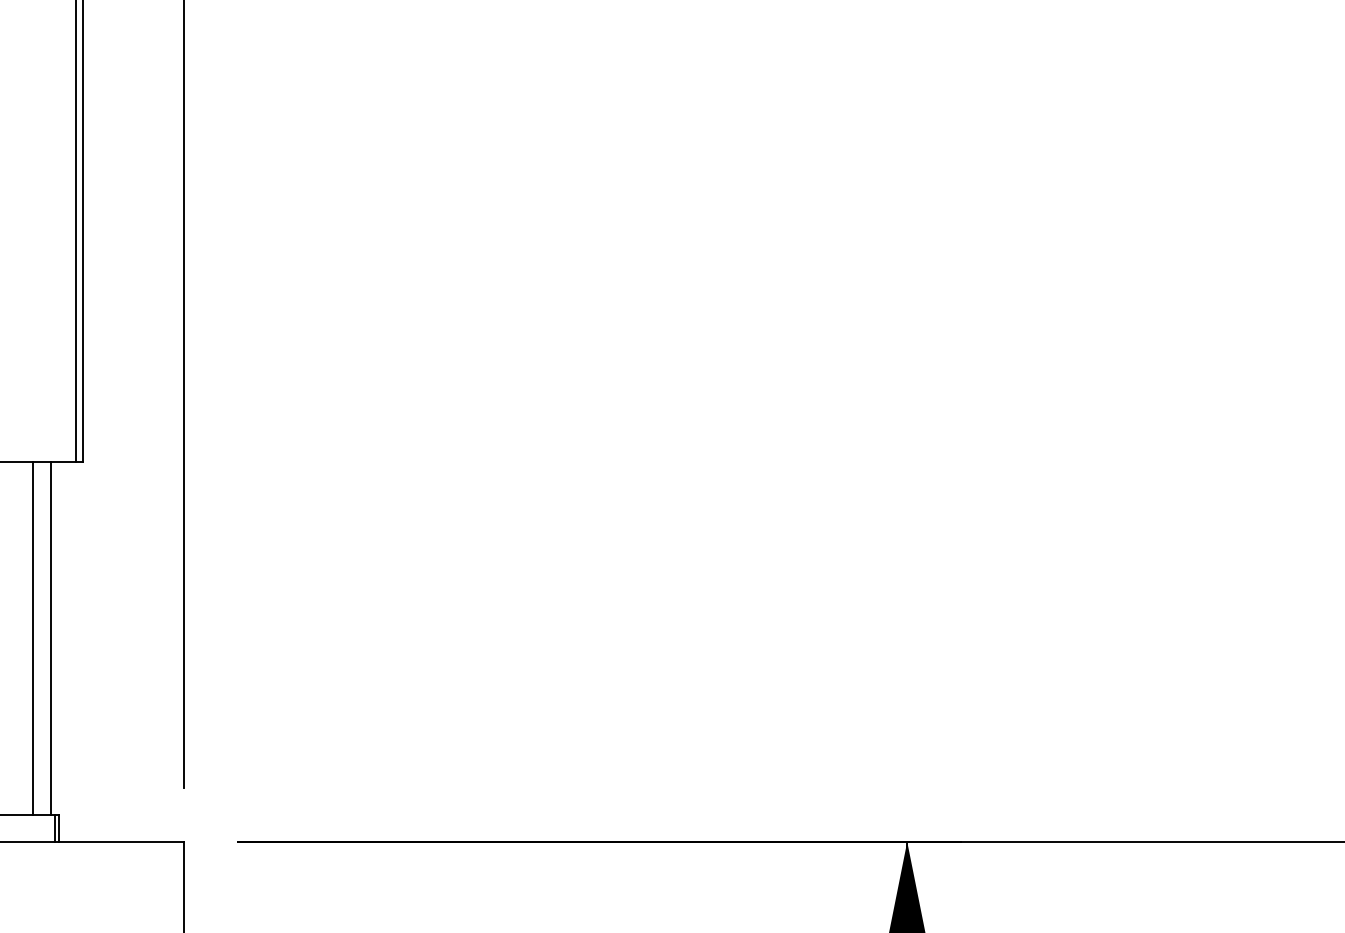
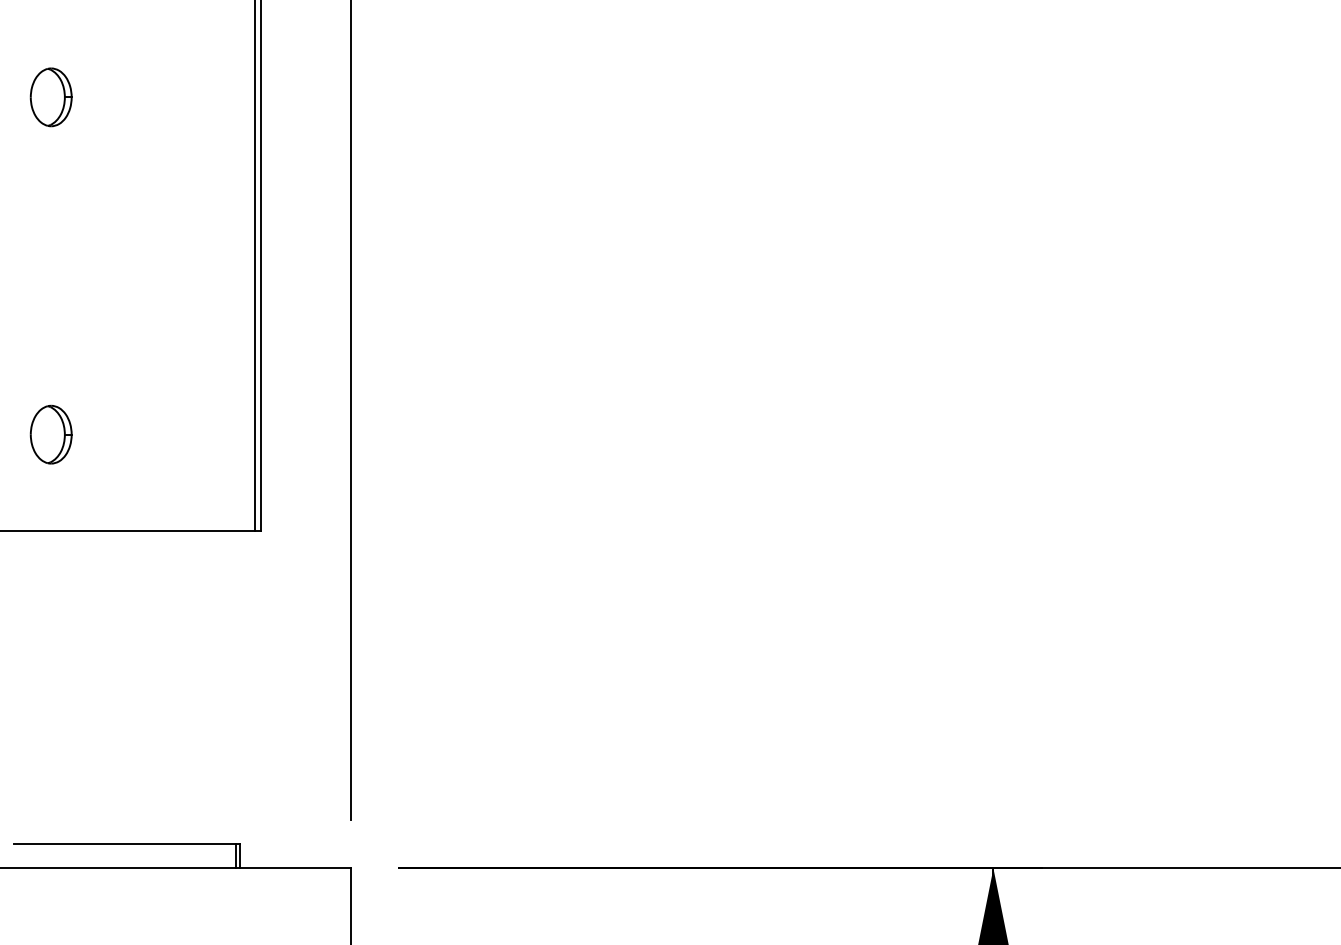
line: (32, 638) -> (216, 687), removed
line: (50, 638) -> (232, 687), removed

